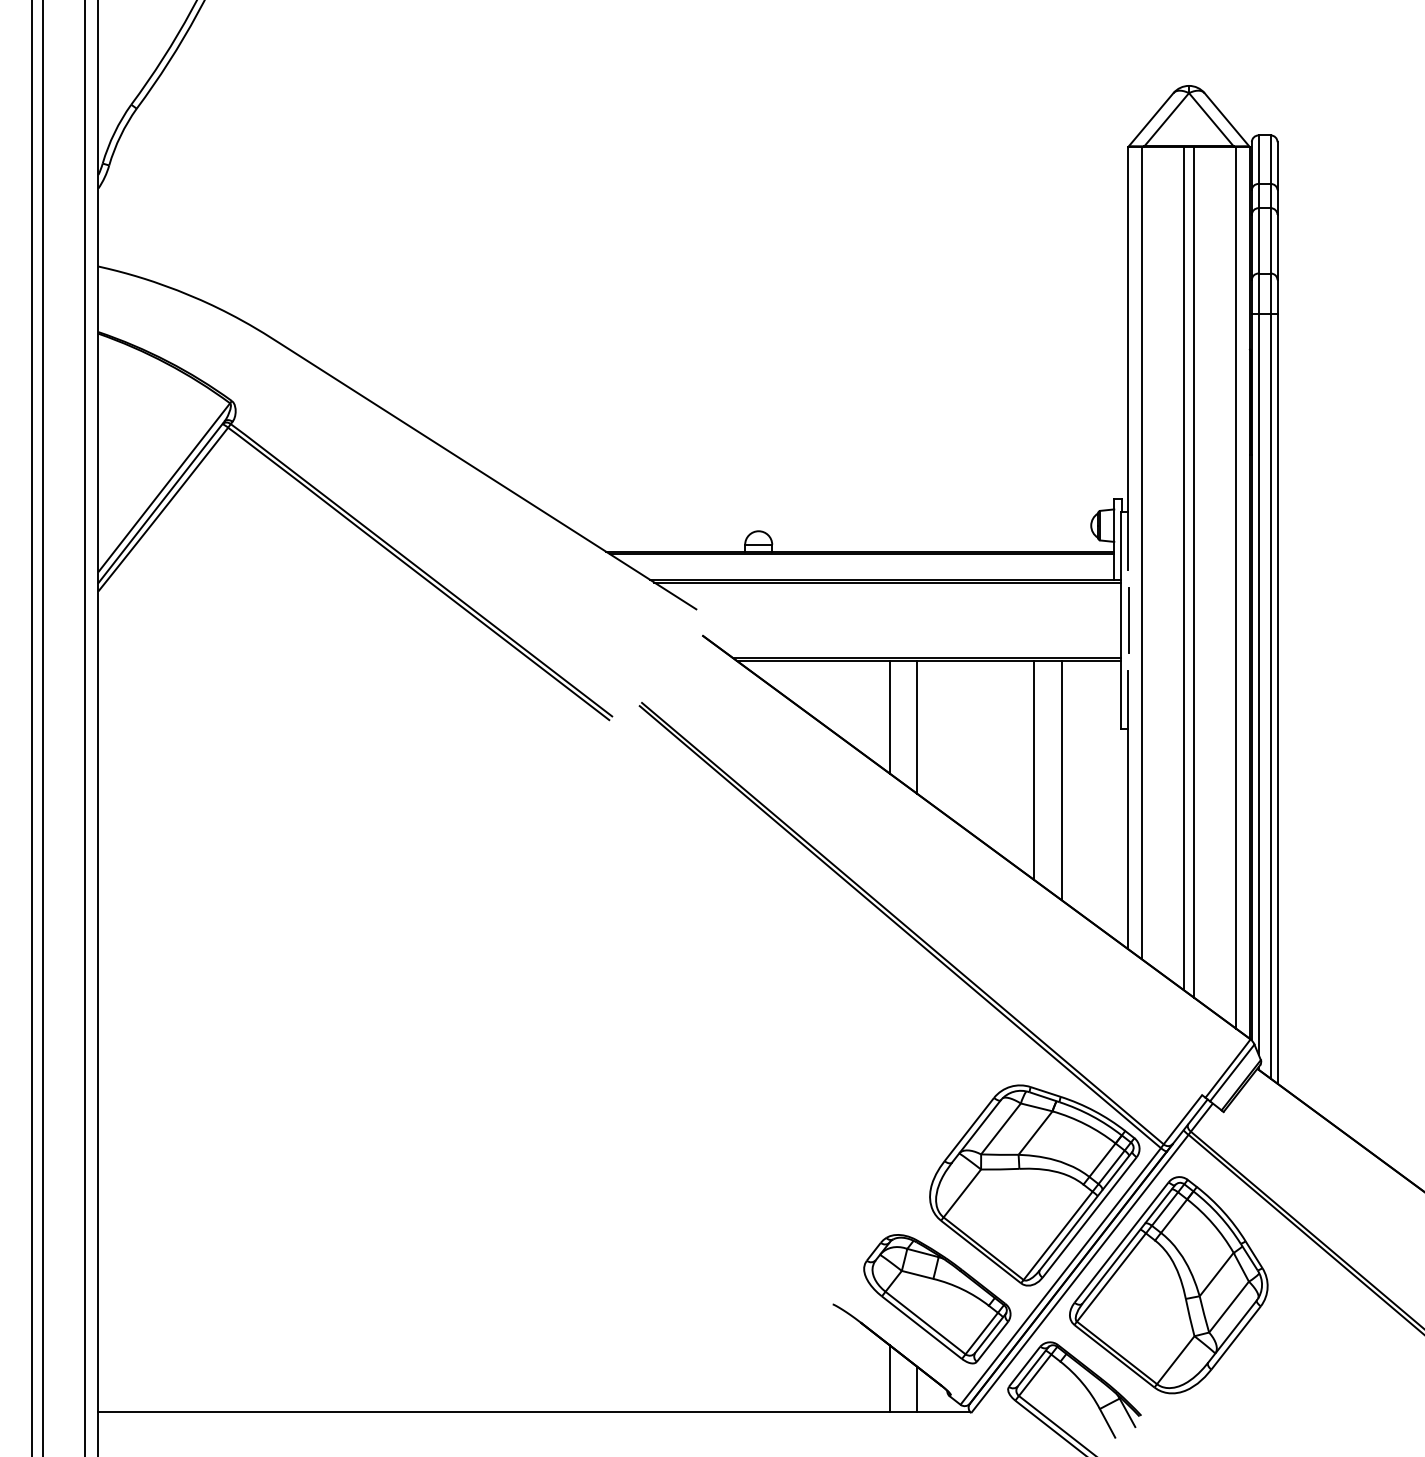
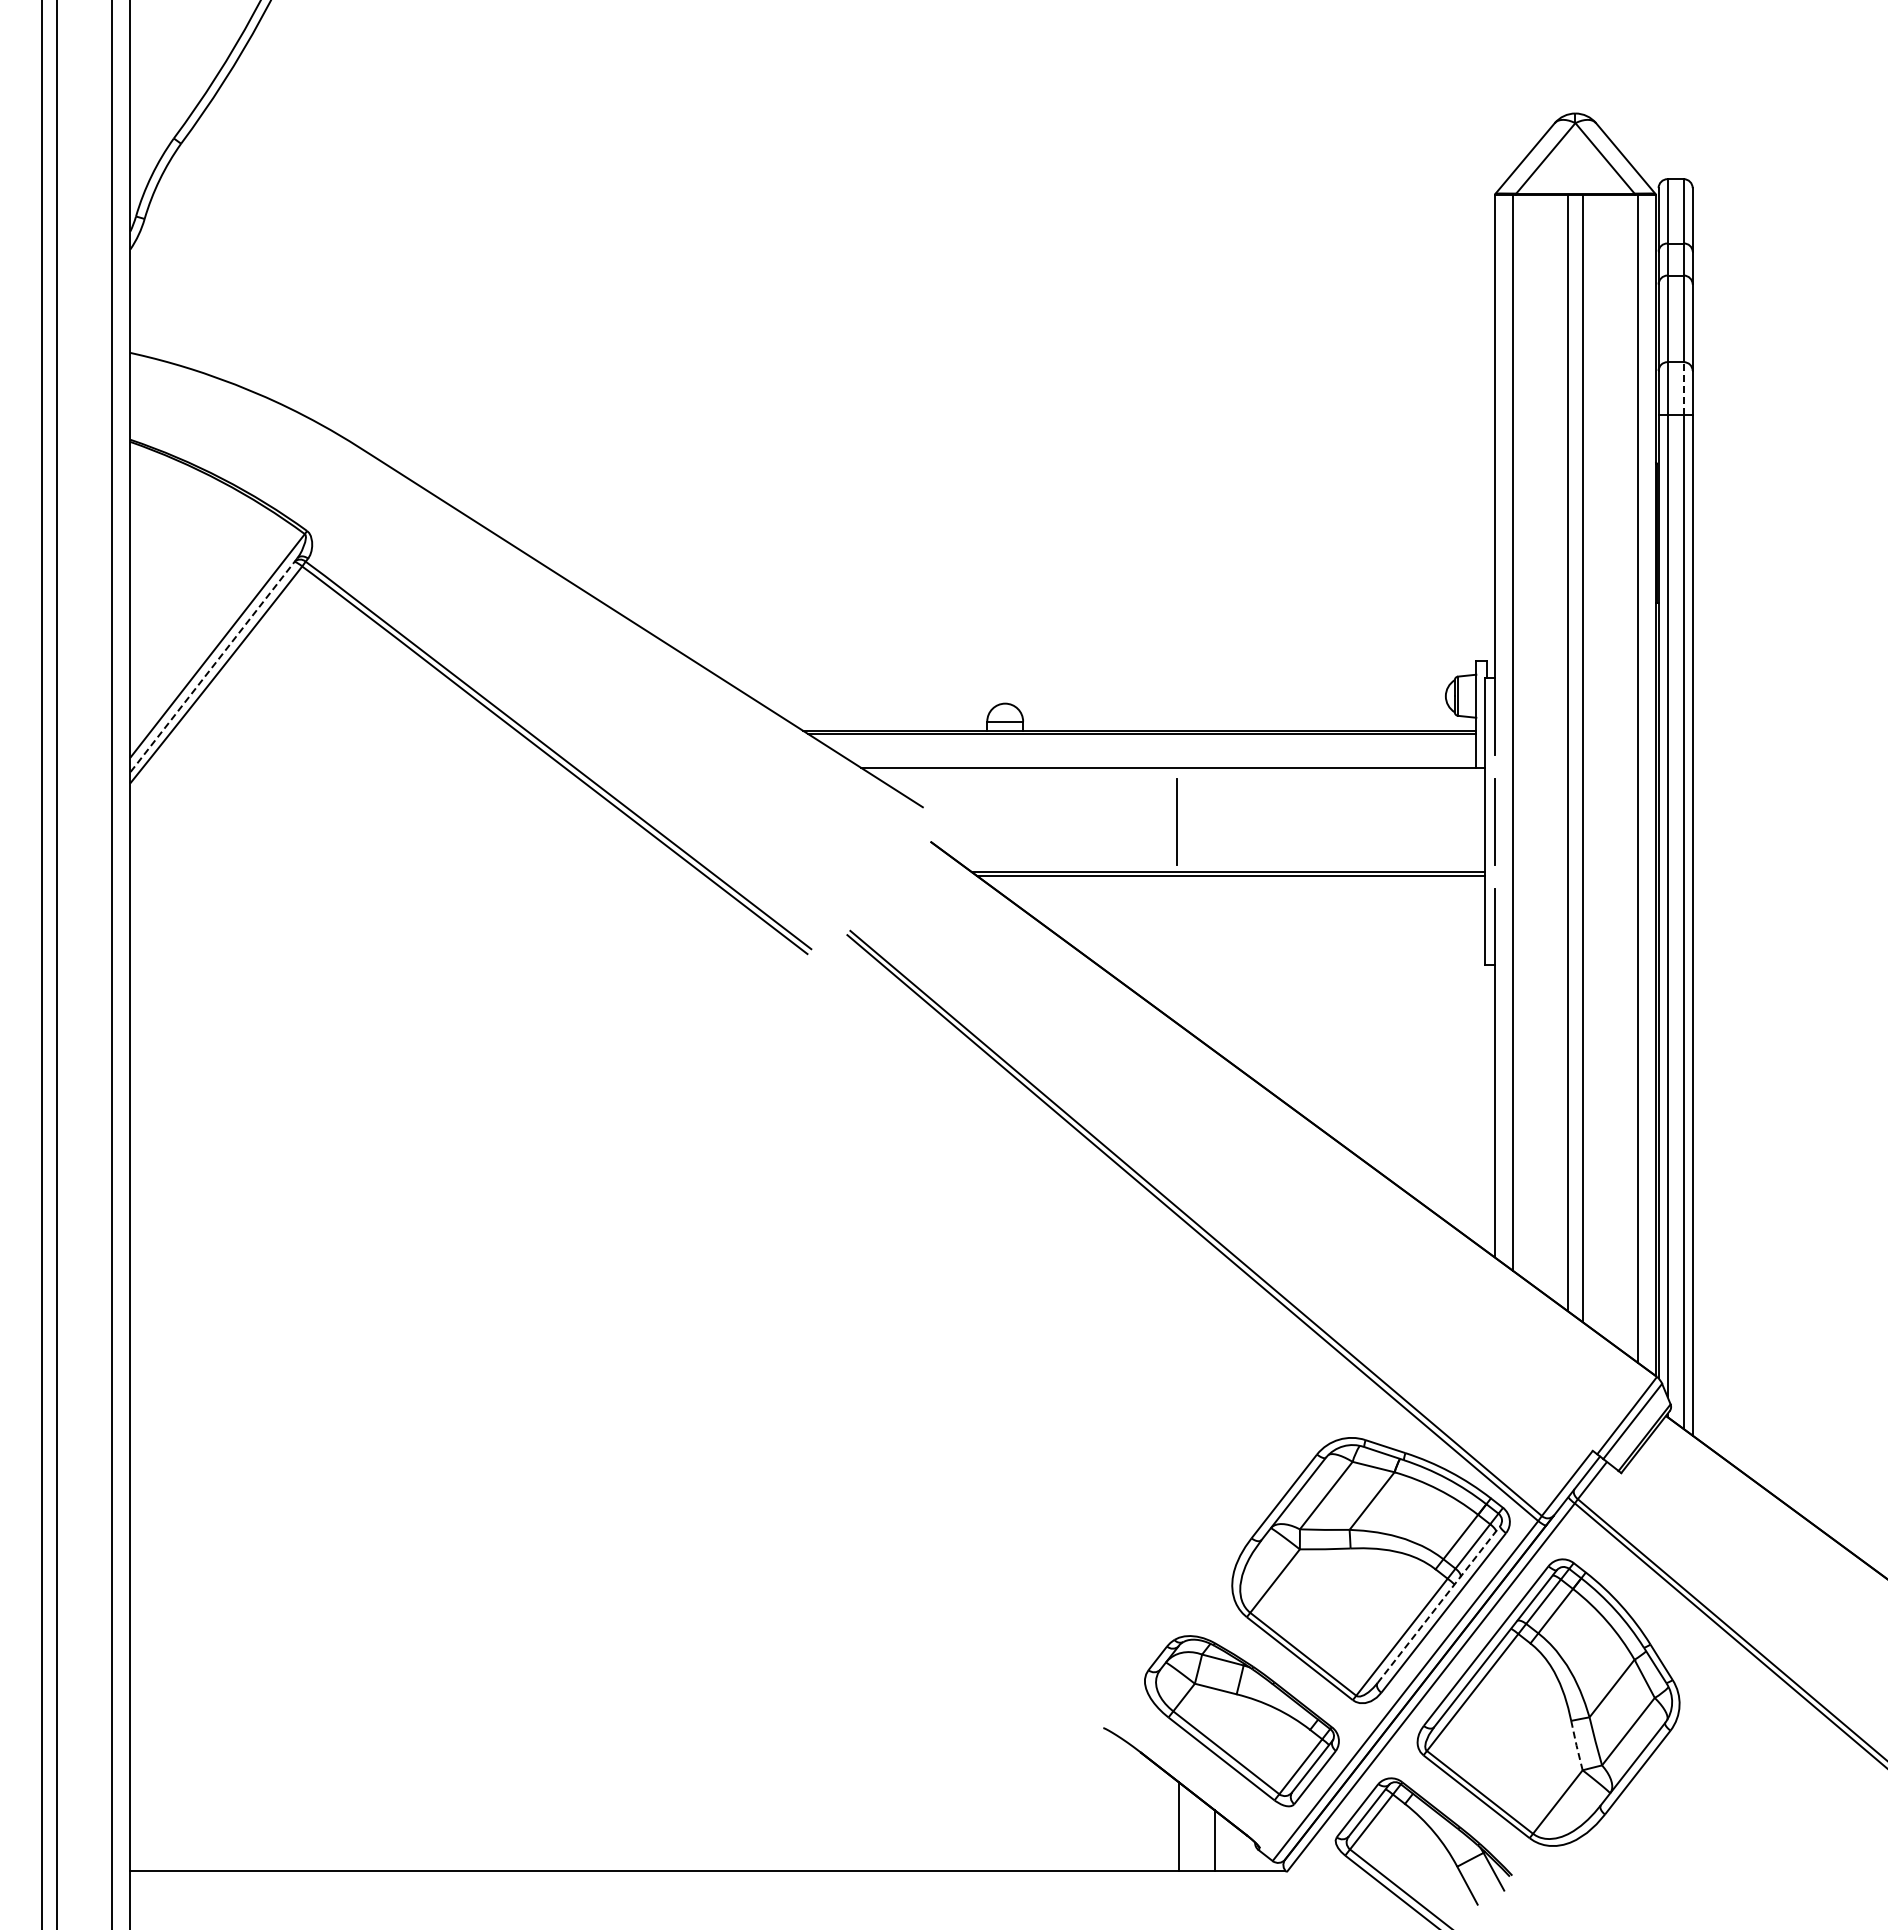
line: (1270, 293) -> (1683, 388), solid -> dashed
line: (161, 502) -> (213, 665), solid -> dashed
line: (887, 582) -> (1175, 771), removed
line: (887, 620) -> (1176, 821), added
line: (889, 716) -> (1178, 949), removed
line: (916, 727) -> (1214, 963), removed
line: (1034, 770) -> (1370, 1020), removed
line: (1061, 780) -> (1406, 1033), removed
line: (1086, 1211) -> (1439, 1604), solid -> dashed
line: (1189, 1317) -> (1576, 1745), solid -> dashed

